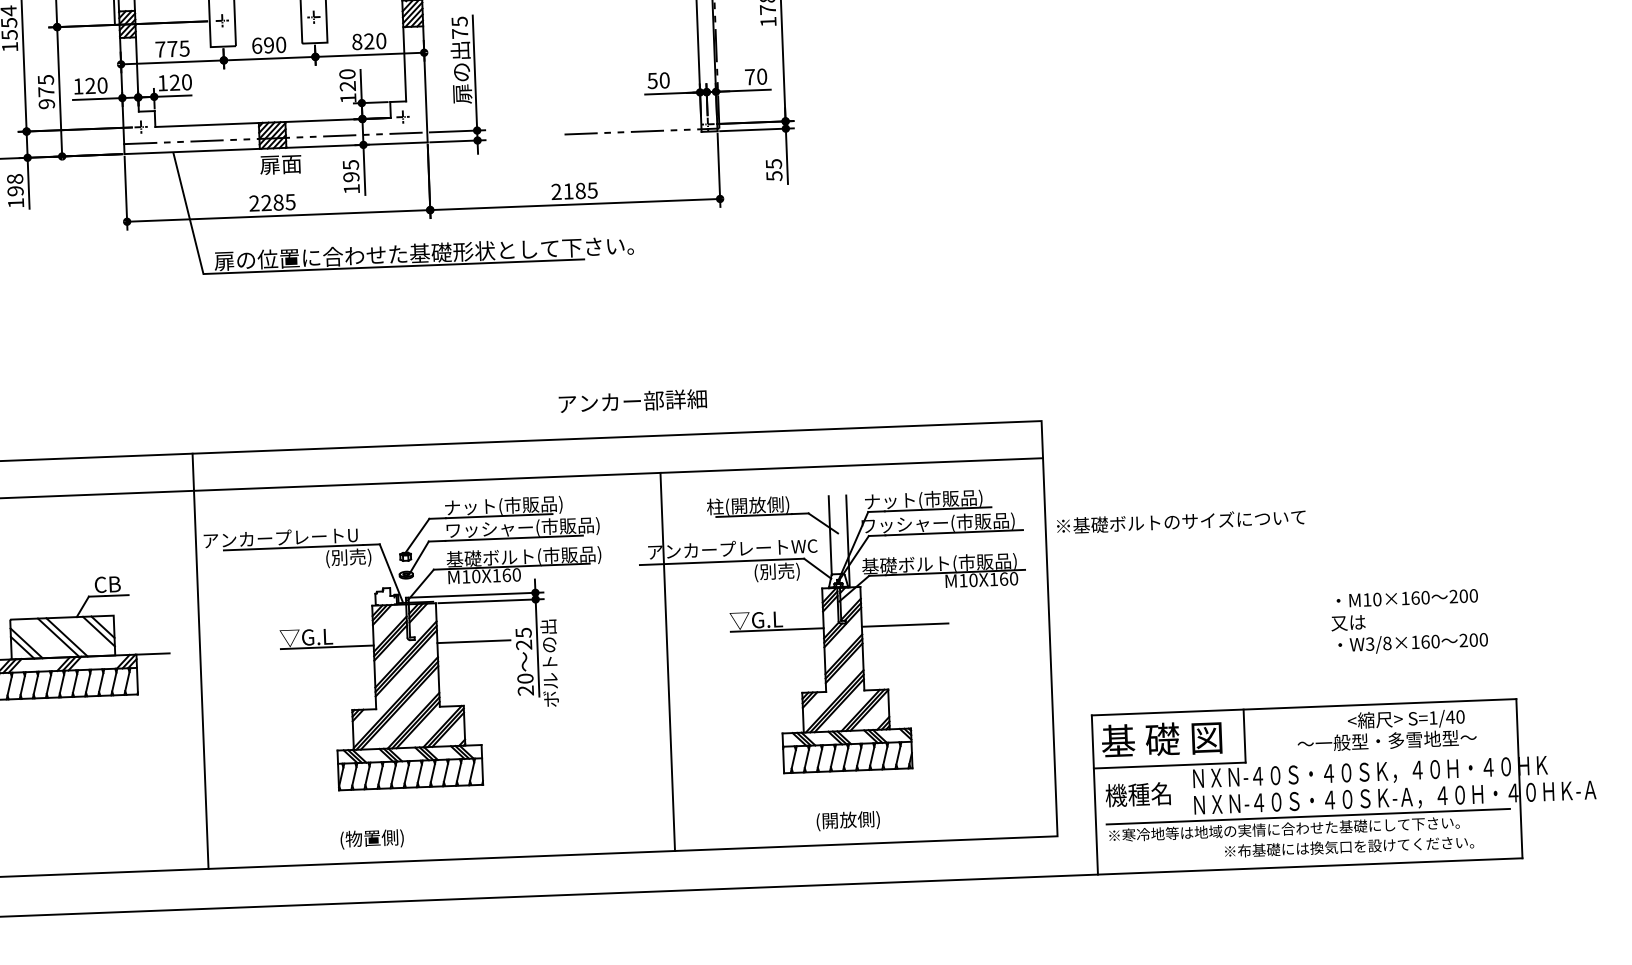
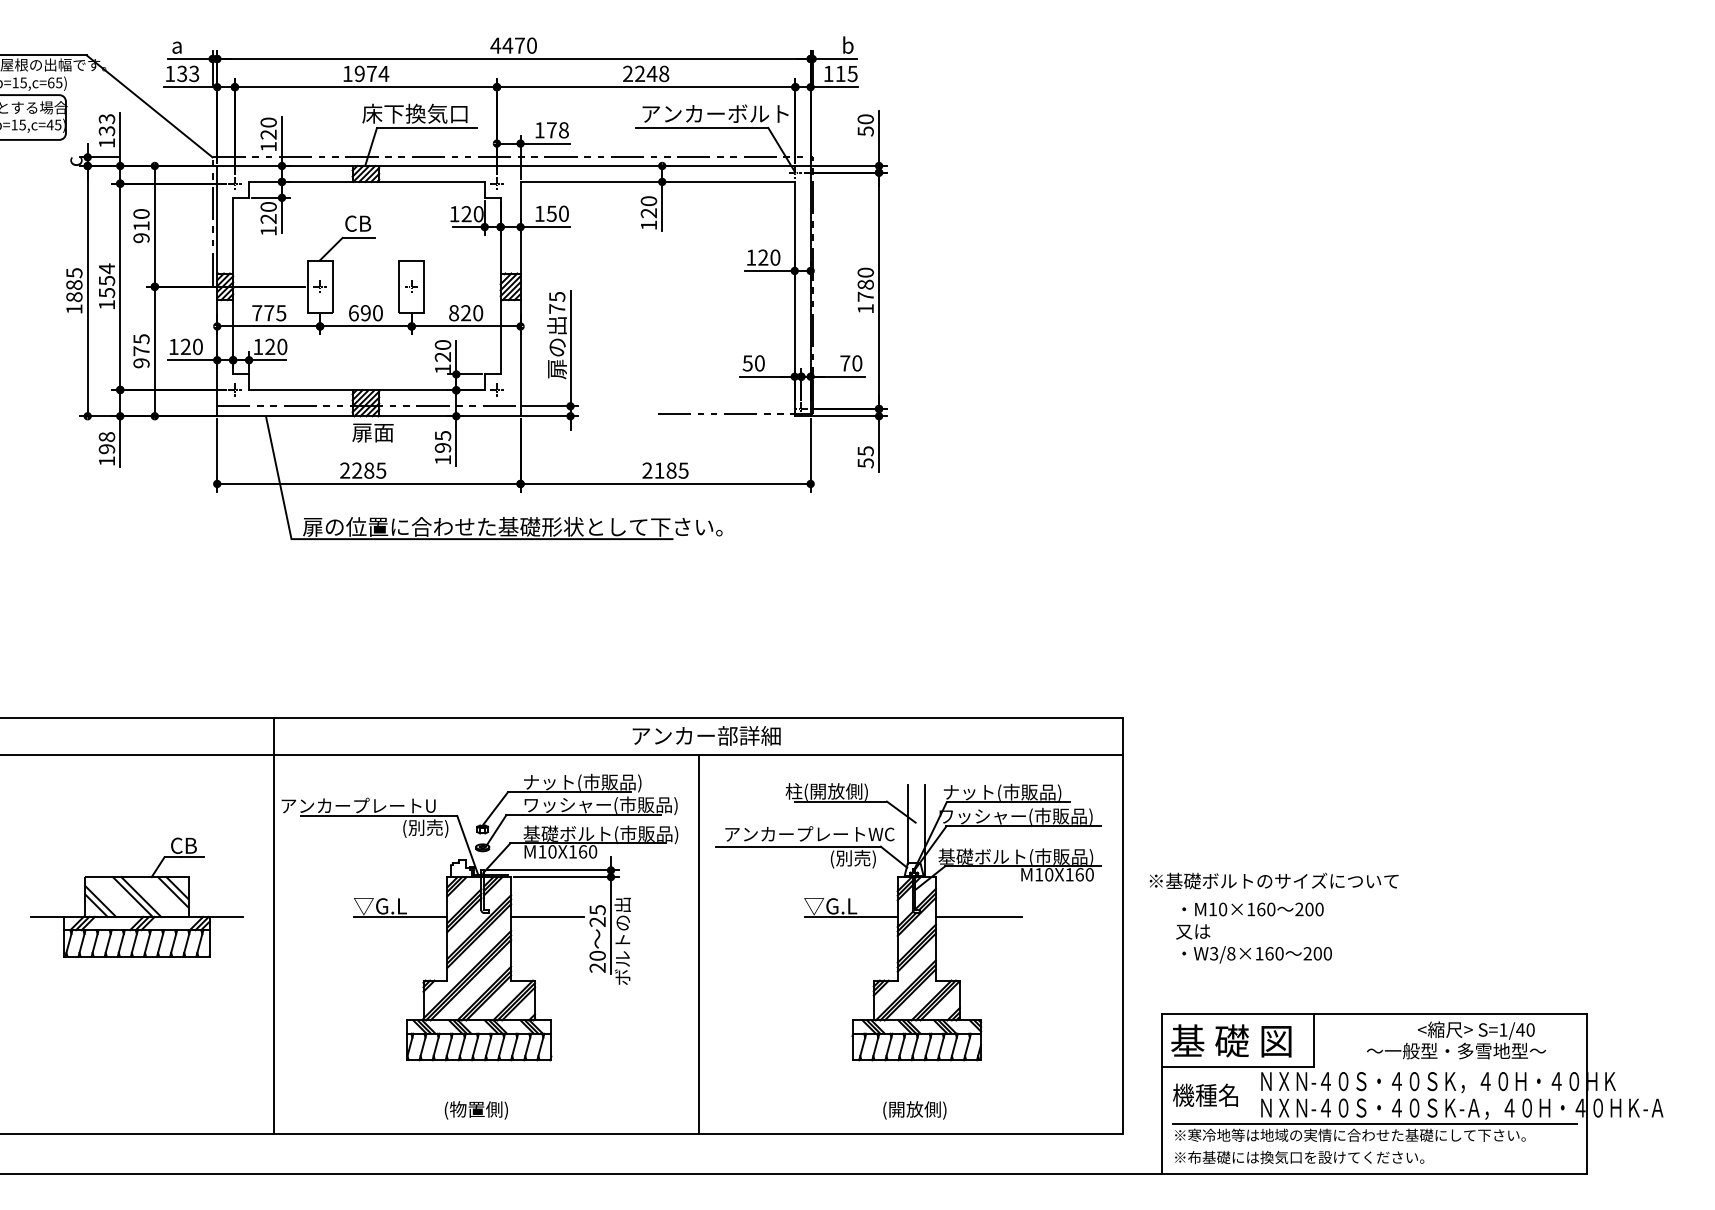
text: (632, 401) -> (706, 735), moved
text: (1180, 521) -> (1273, 880), moved
text: (1408, 621) -> (1253, 932), moved
line: (667, 661) -> (698, 944), moved
text: (371, 839) -> (475, 1110), moved
text: (1349, 846) -> (1299, 1157), moved

